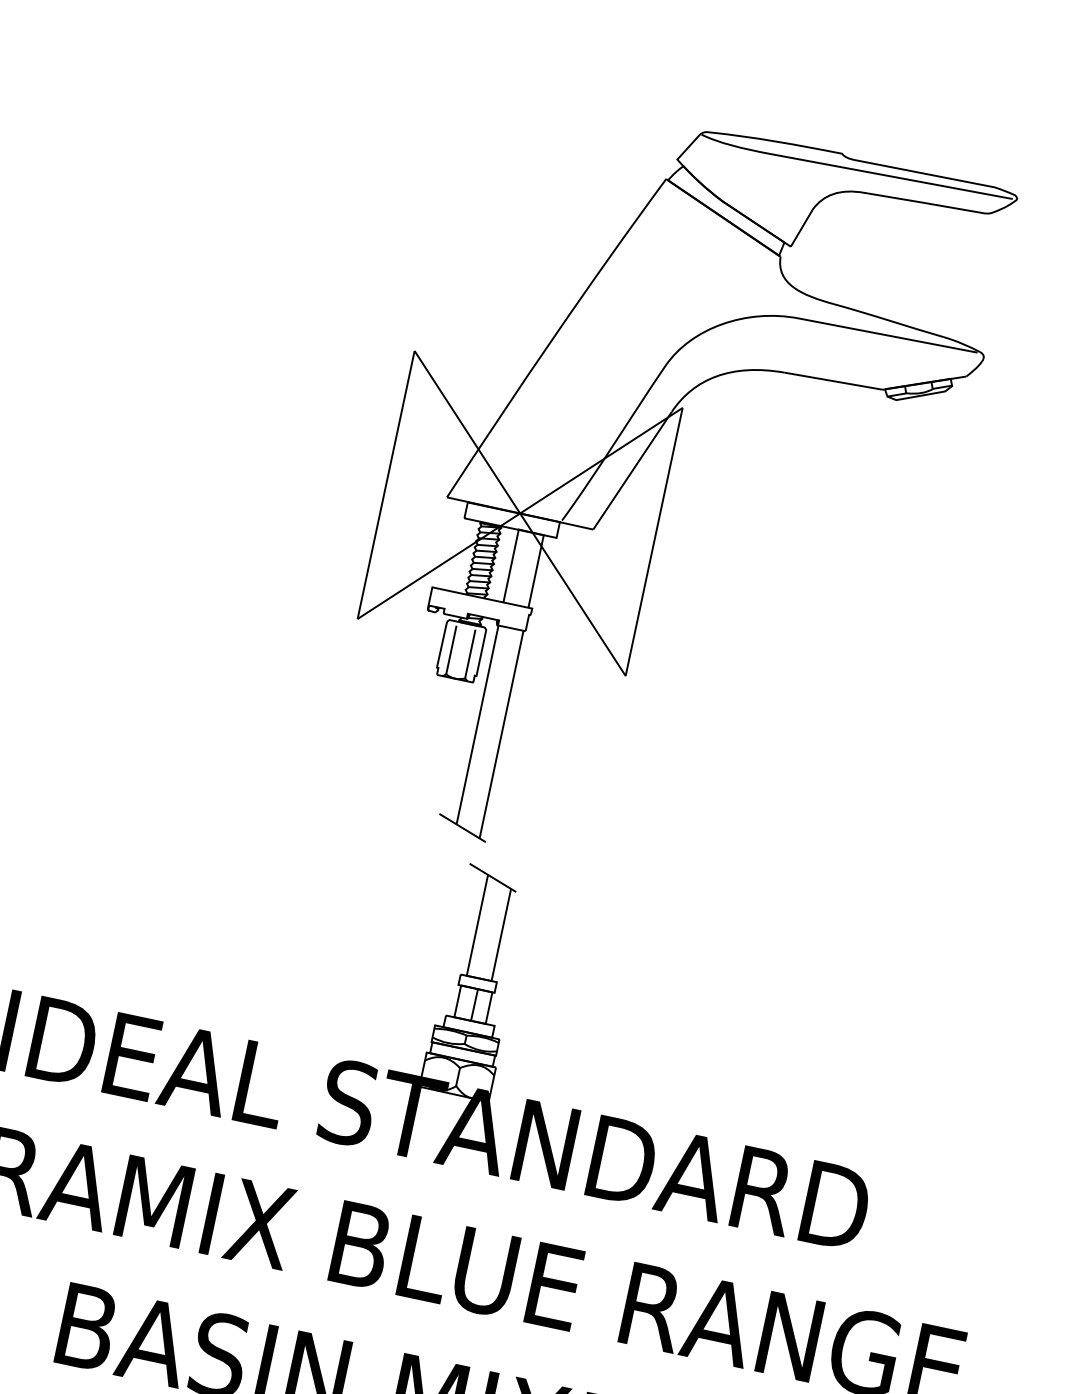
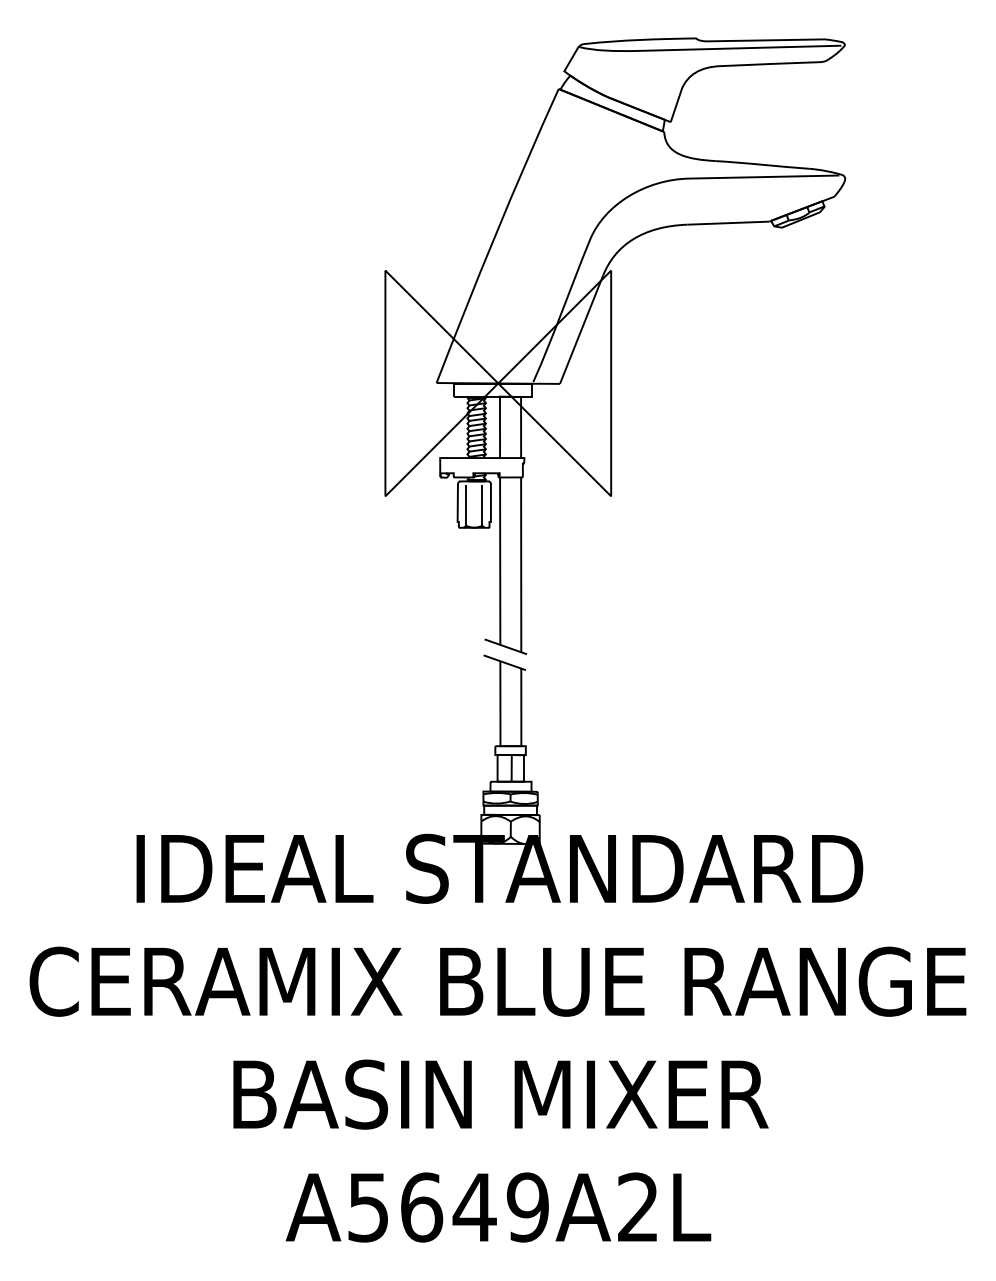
part: (668, 497) -> (615, 345), moved

